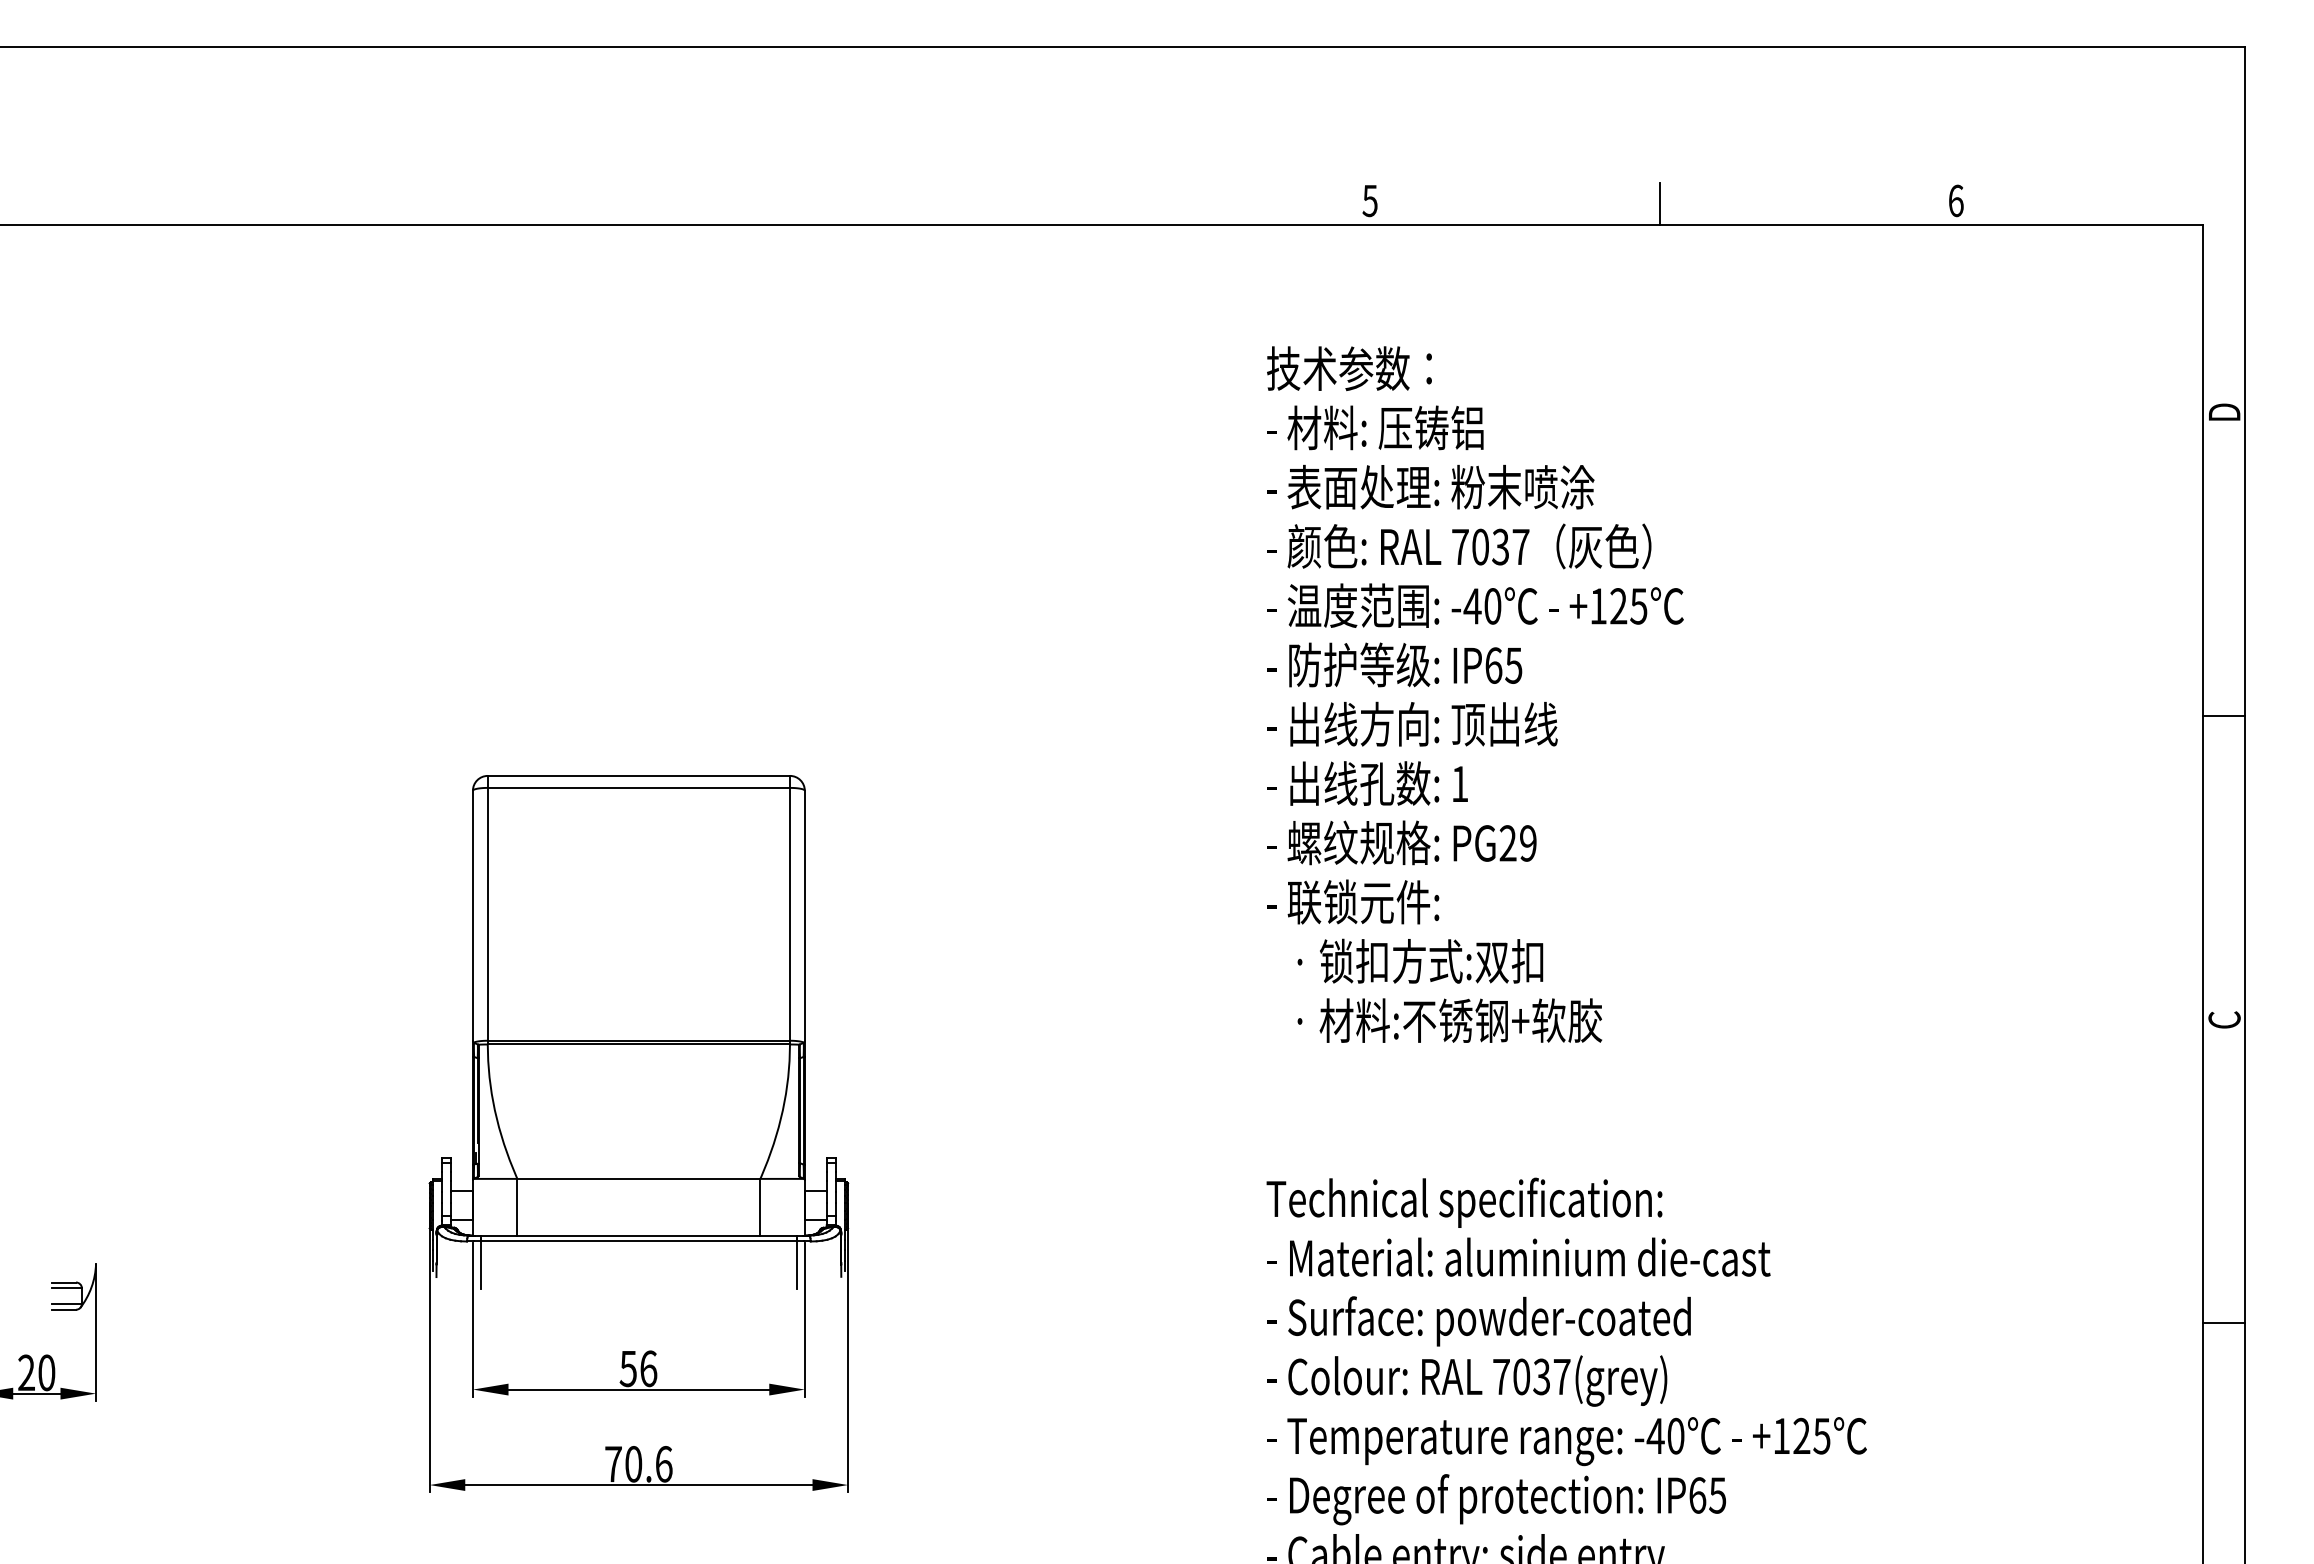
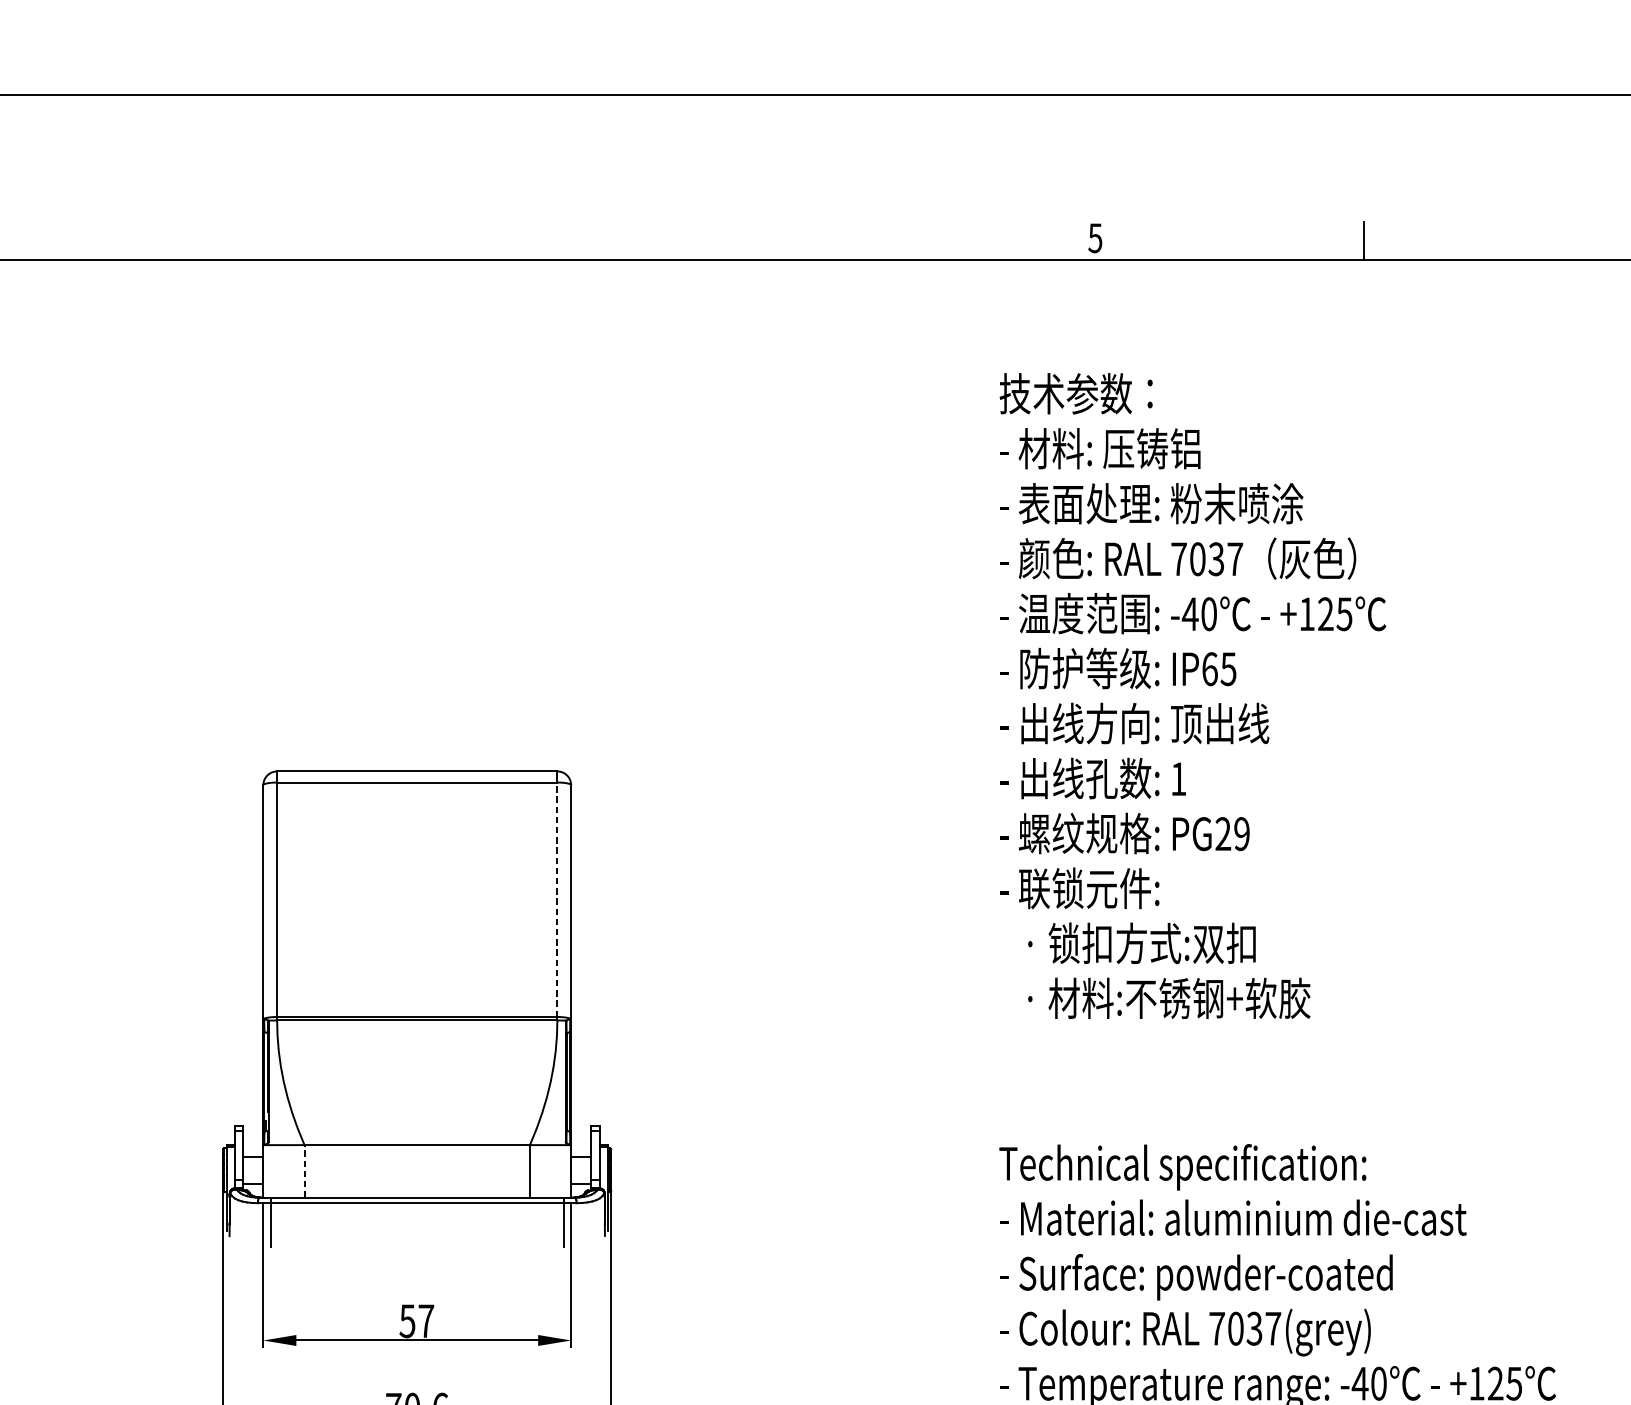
line: (790, 913) -> (557, 899), solid -> dashed
line: (517, 1206) -> (304, 1170), solid -> dashed
text: (648, 1368) -> (426, 1320), 56 -> 57

